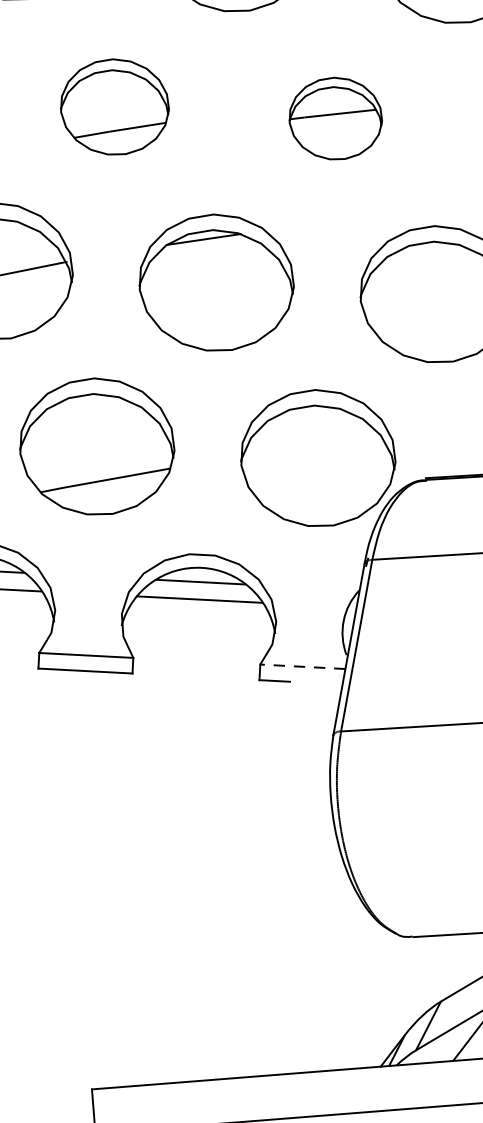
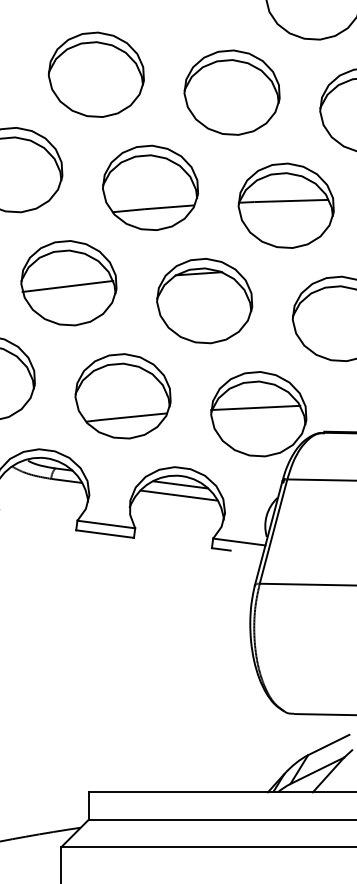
part: (114, 106) -> (150, 187), size x1.43
part: (334, 118) -> (285, 205), size x1.67
line: (311, 447) -> (255, 407), added
line: (301, 666) -> (238, 541), dashed -> solid

